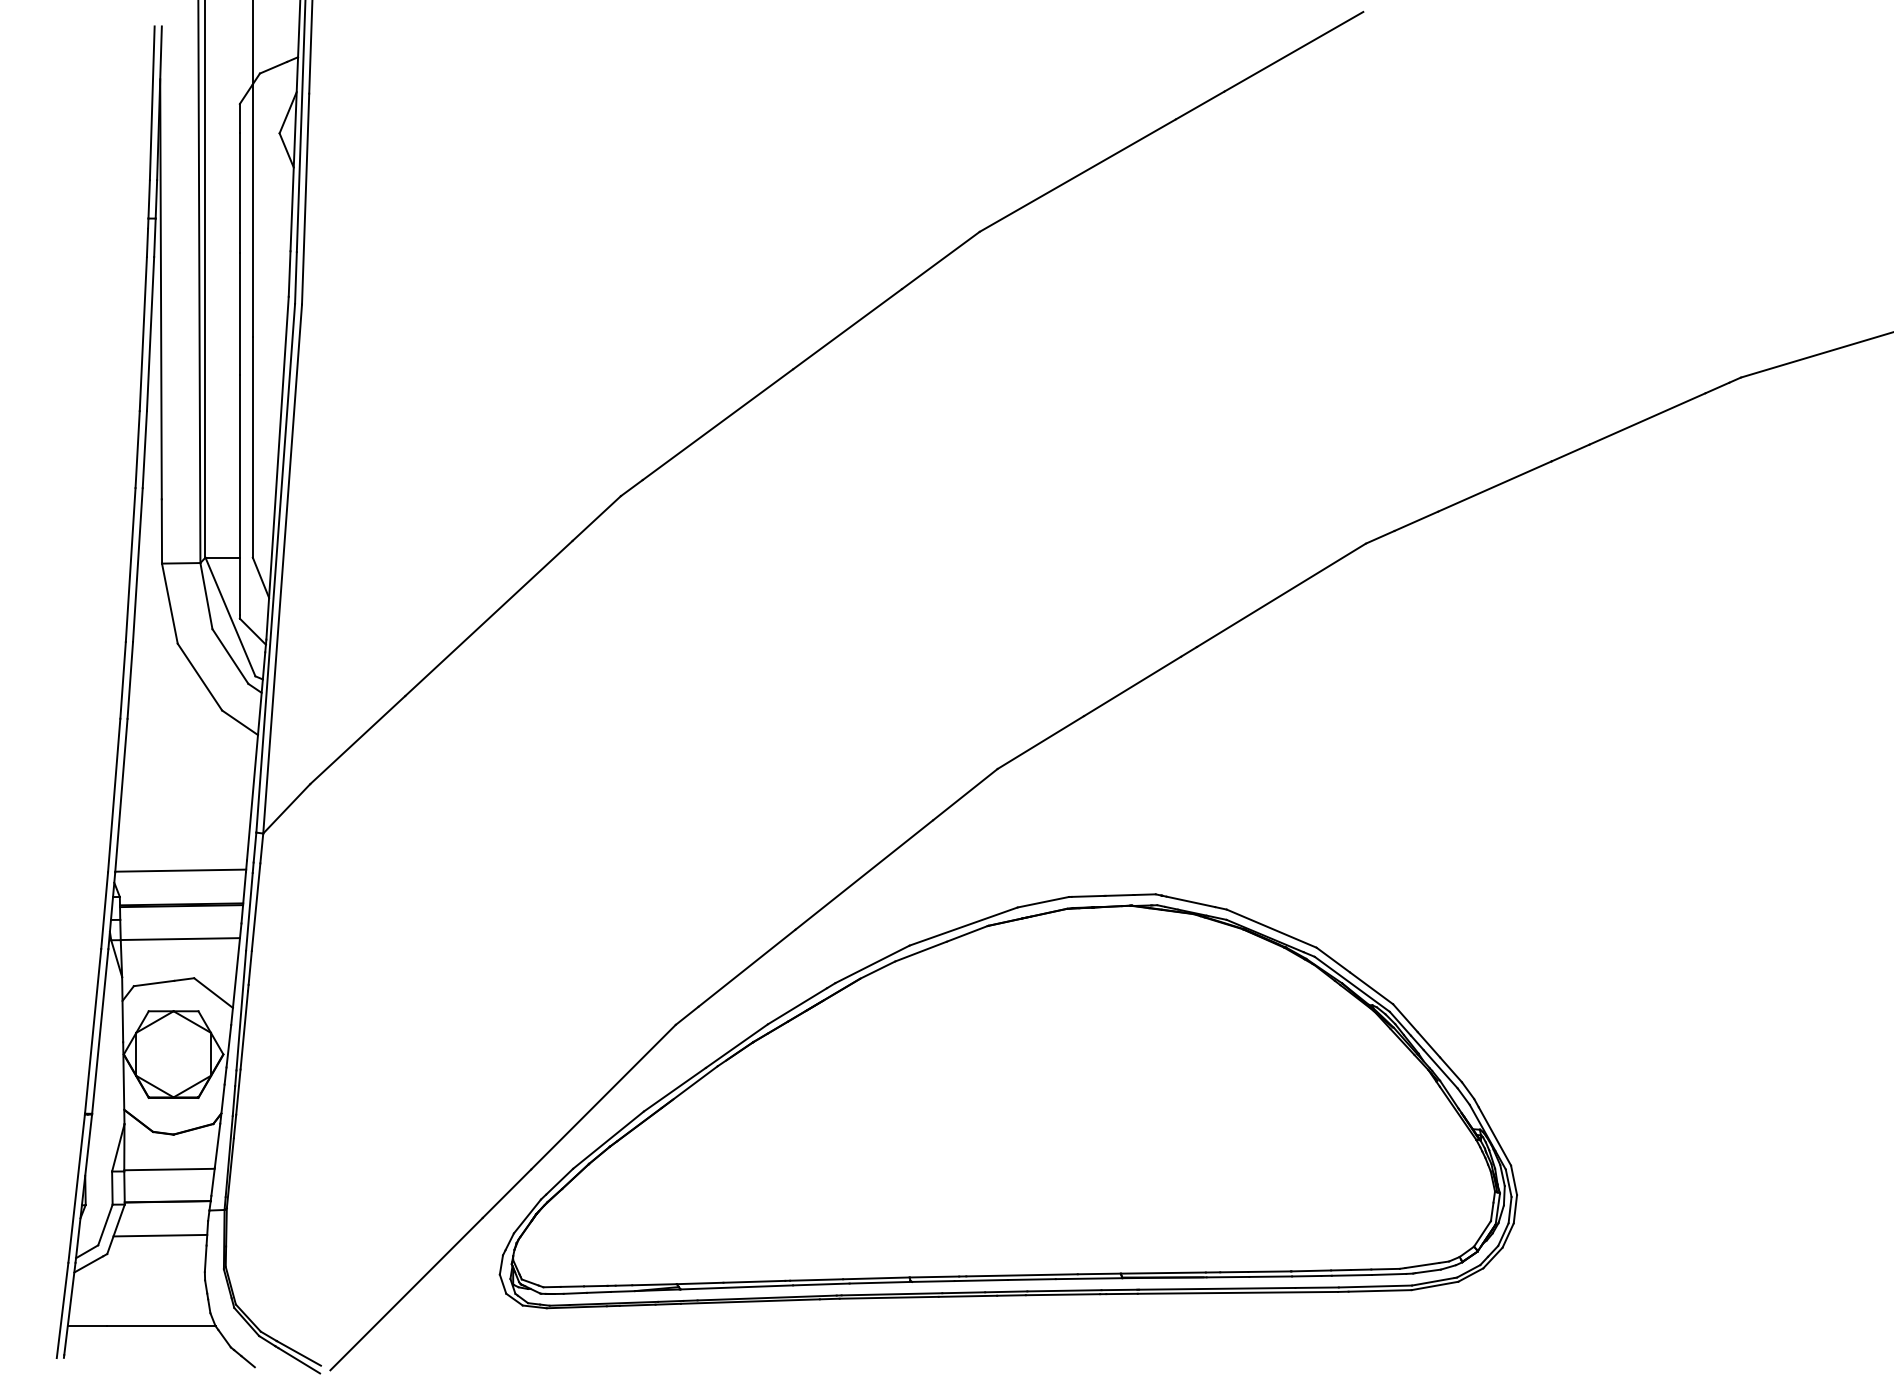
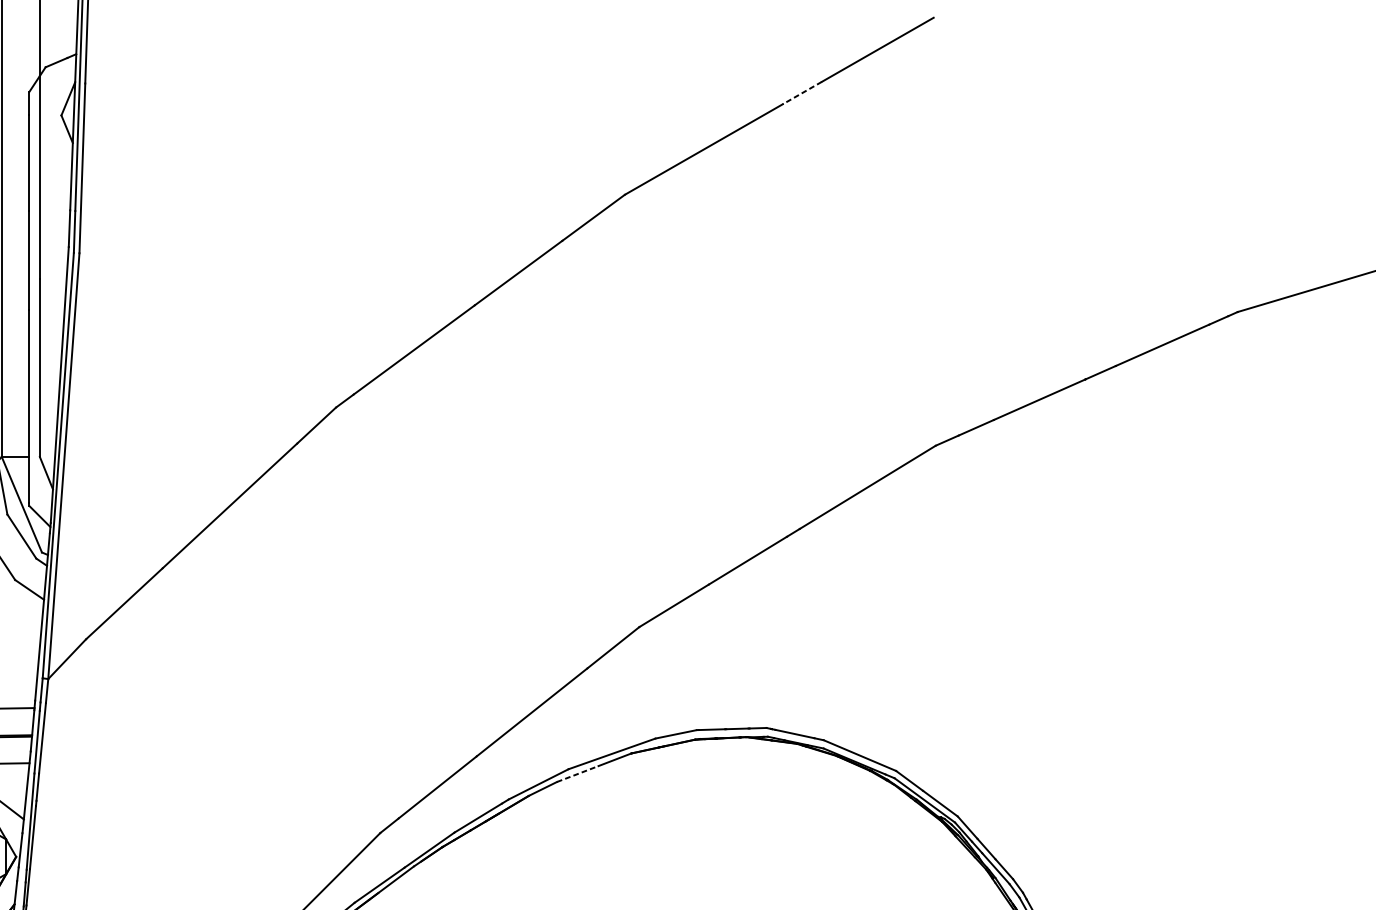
line: (1200, 105) -> (802, 93), solid -> dashed
line: (921, 951) -> (578, 773), solid -> dashed

